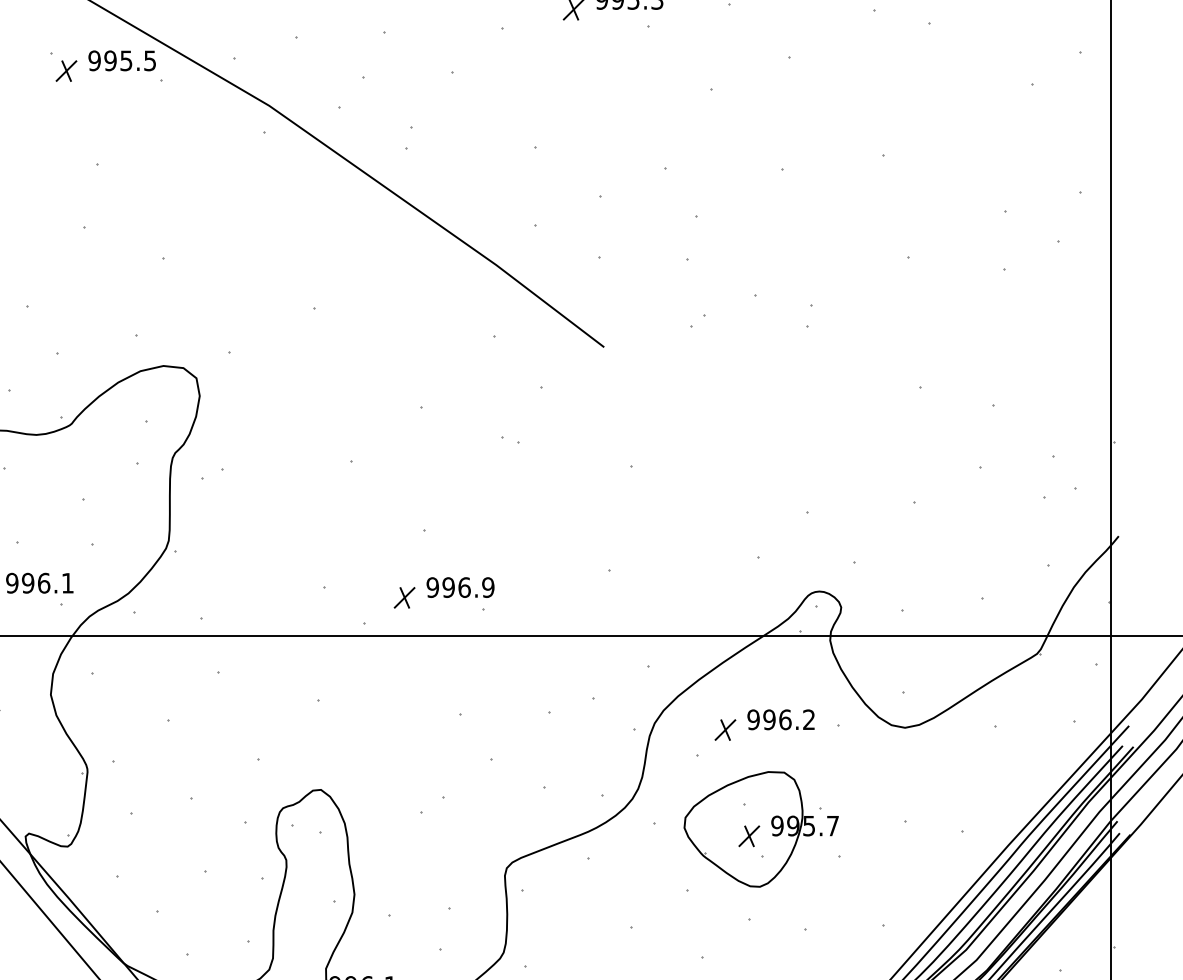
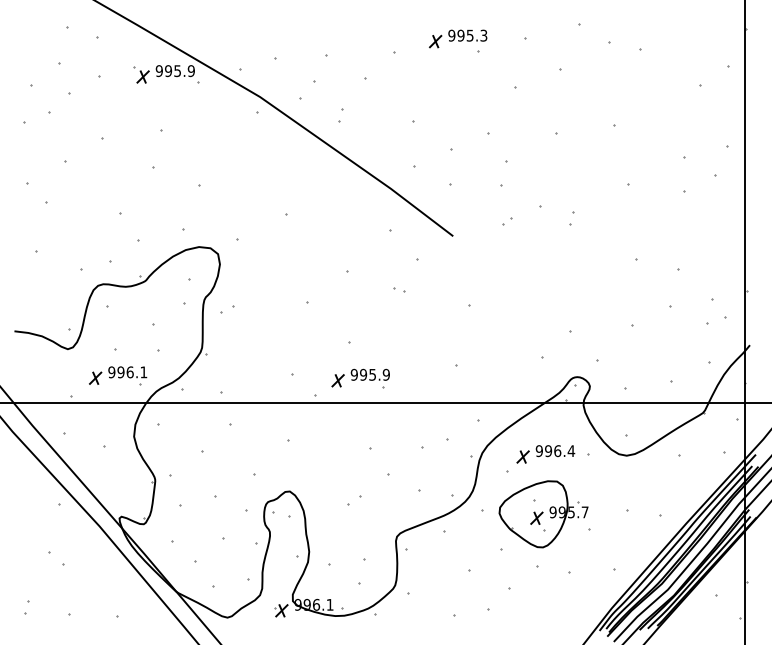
text: (148, 59) -> (190, 70), 995.5 -> 995.9
text: (464, 586) -> (372, 374), 996.9 -> 995.9
text: (809, 718) -> (571, 450), 996.2 -> 996.4

